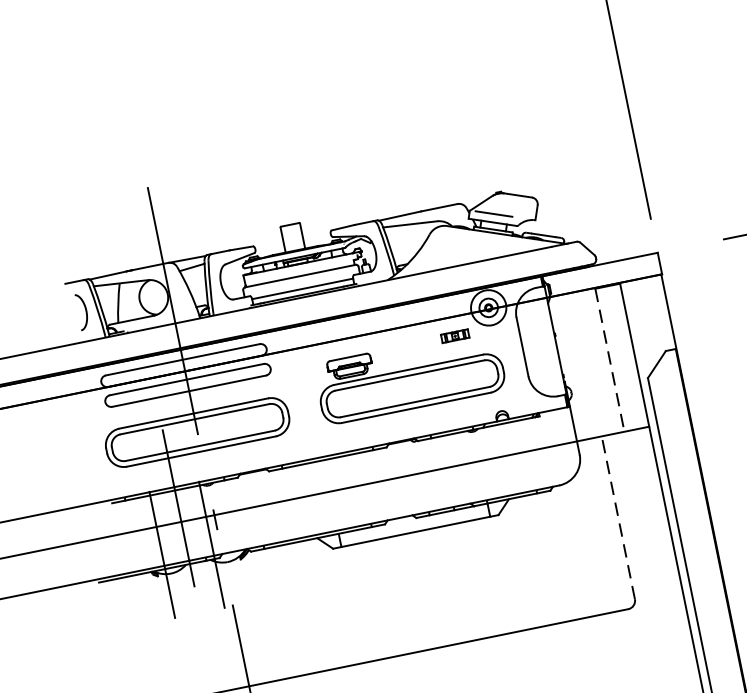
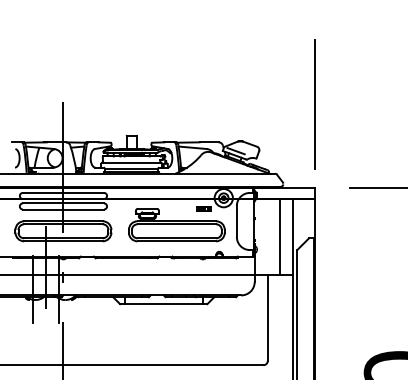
line: (609, 360) -> (279, 237), dashed -> solid
line: (617, 517) -> (267, 317), dashed -> solid

